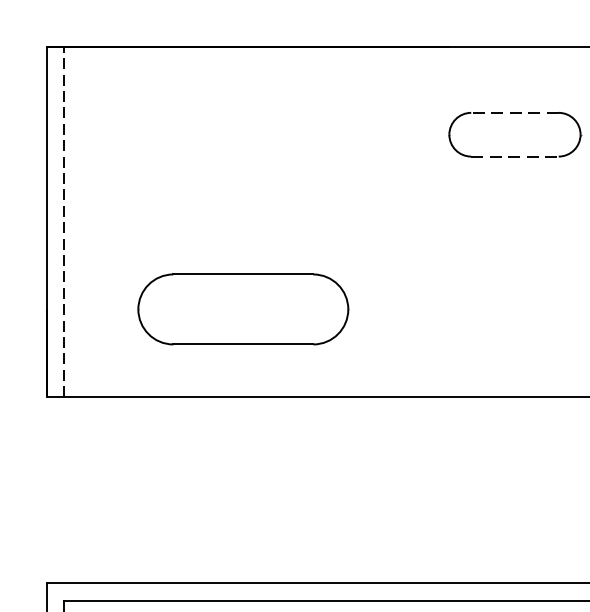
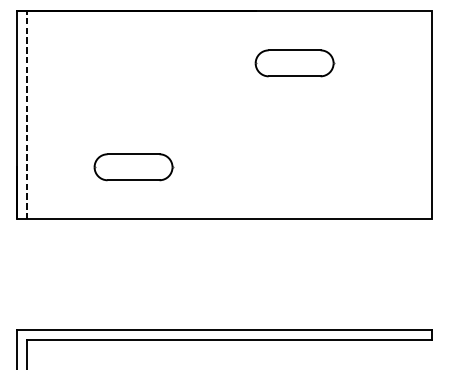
line: (514, 113) -> (294, 50), dashed -> solid
line: (514, 156) -> (294, 76), dashed -> solid
part: (243, 310) -> (133, 167), size x0.62

